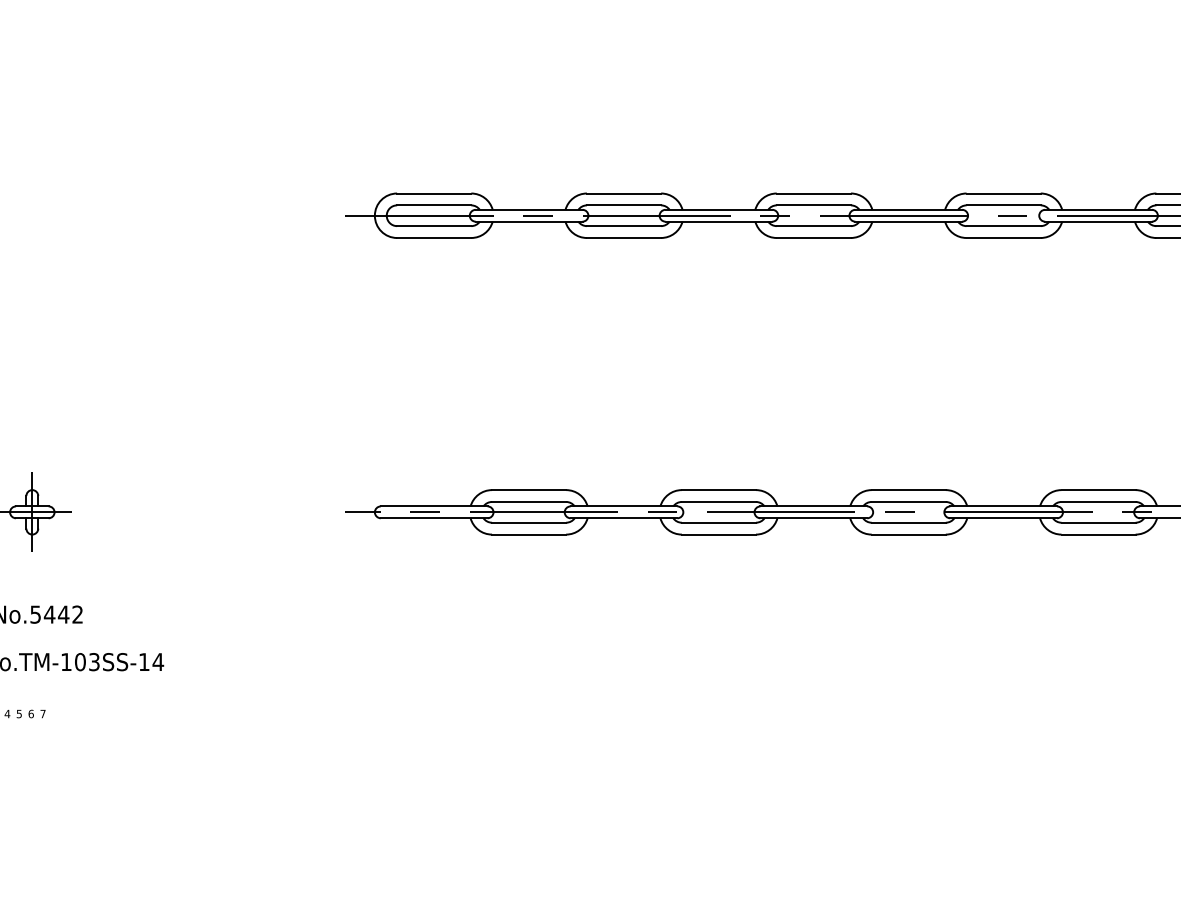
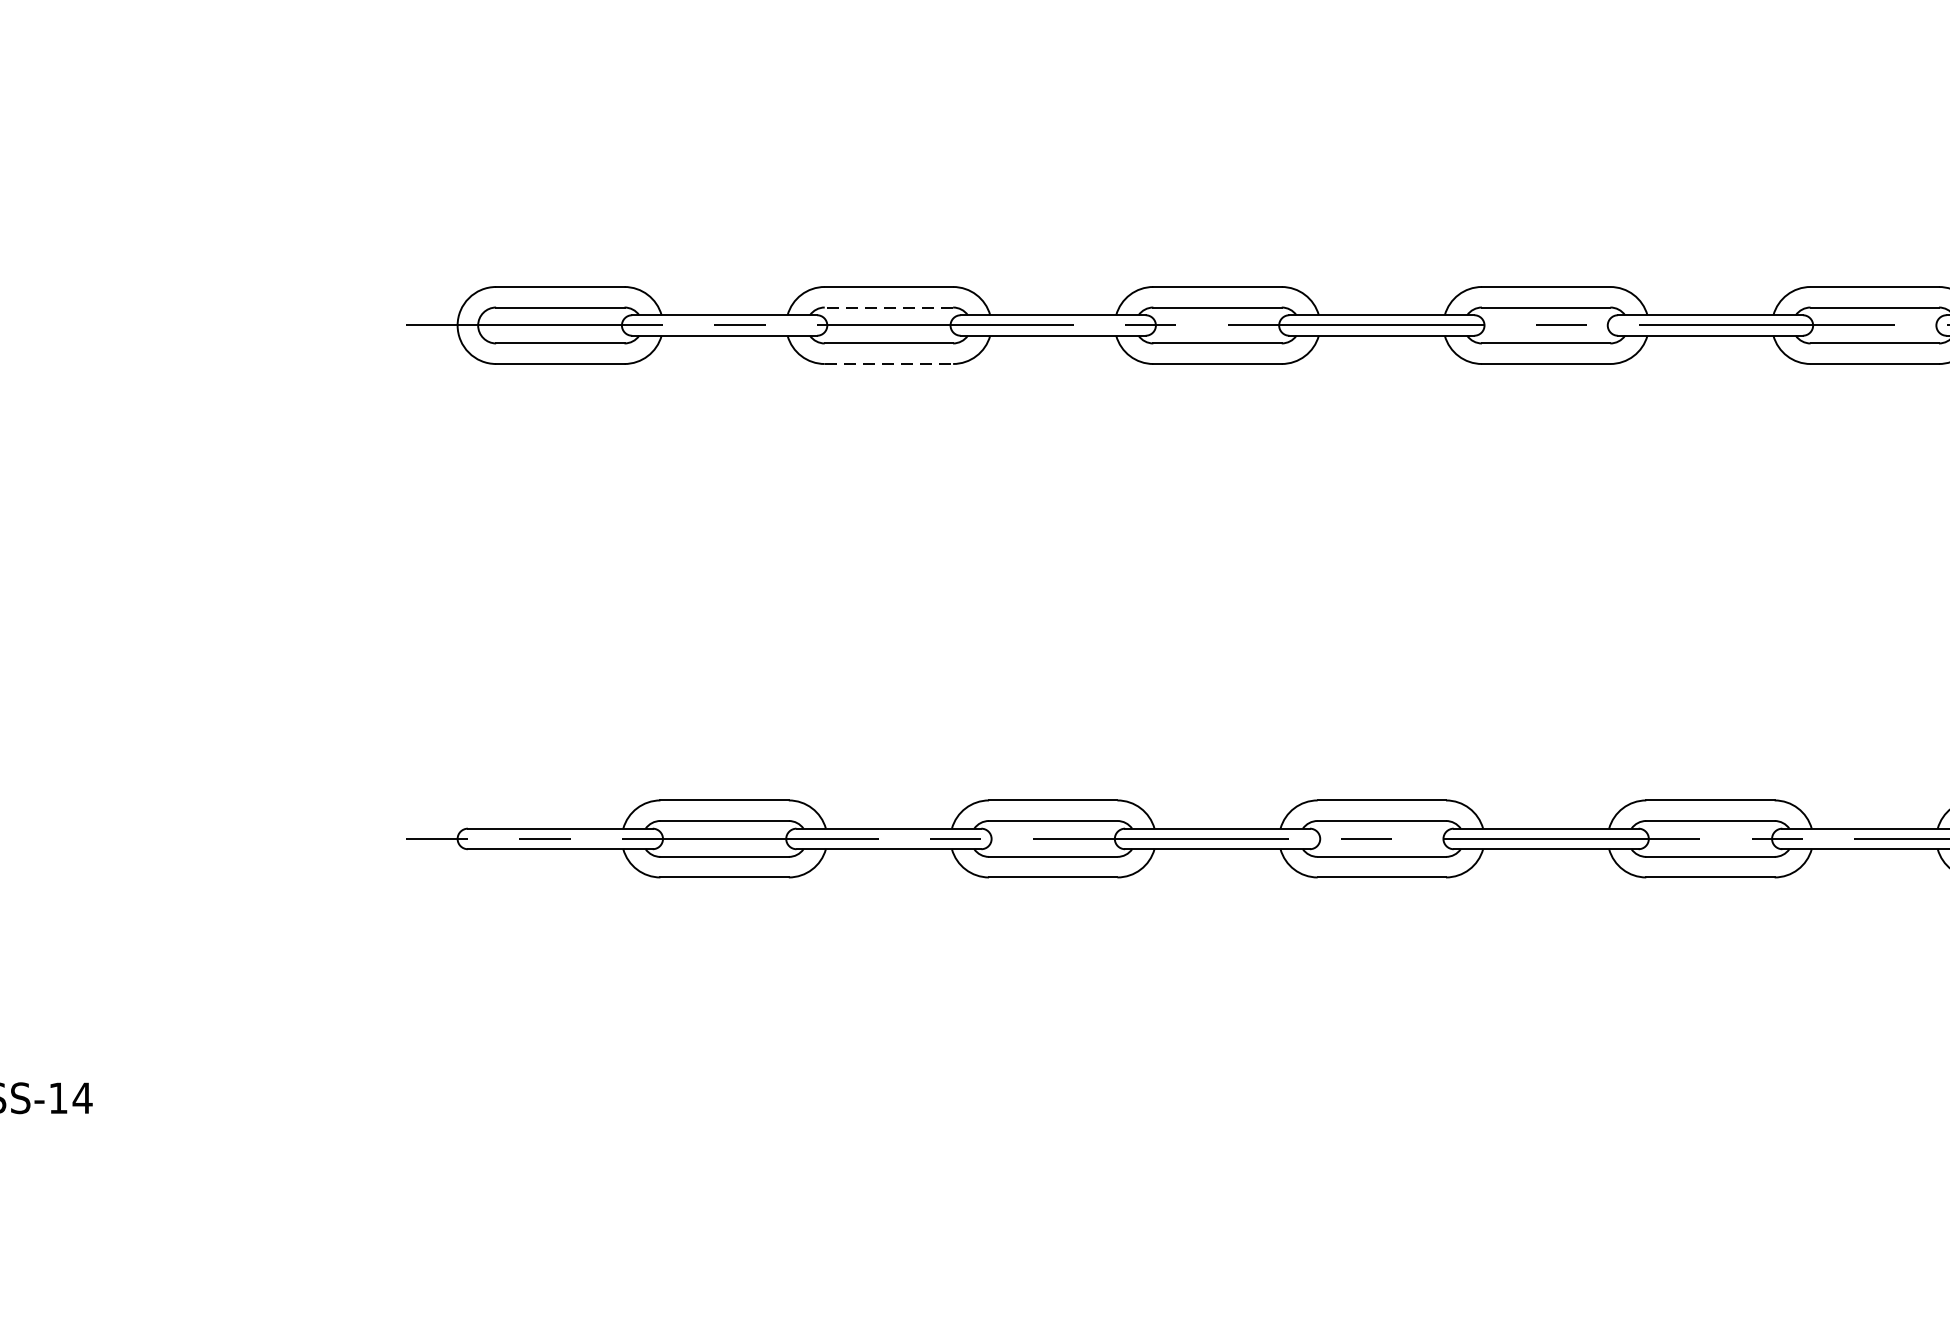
line: (623, 205) -> (888, 307), solid -> dashed
line: (624, 238) -> (889, 364), solid -> dashed

